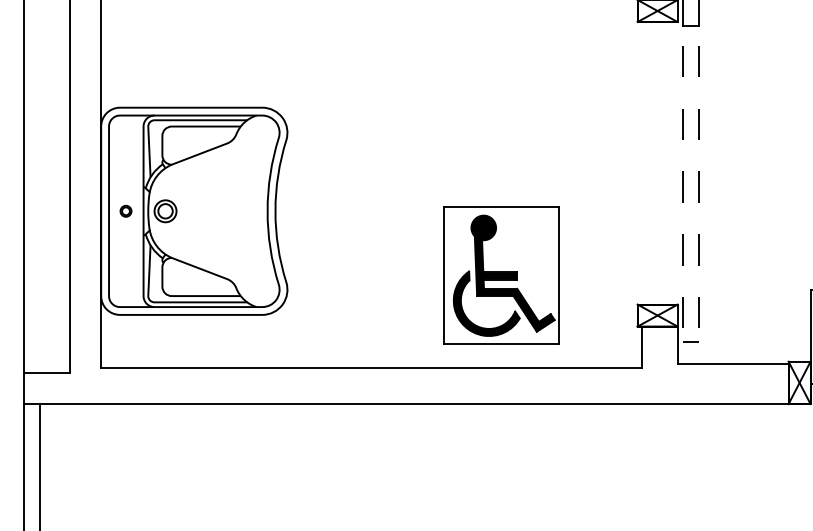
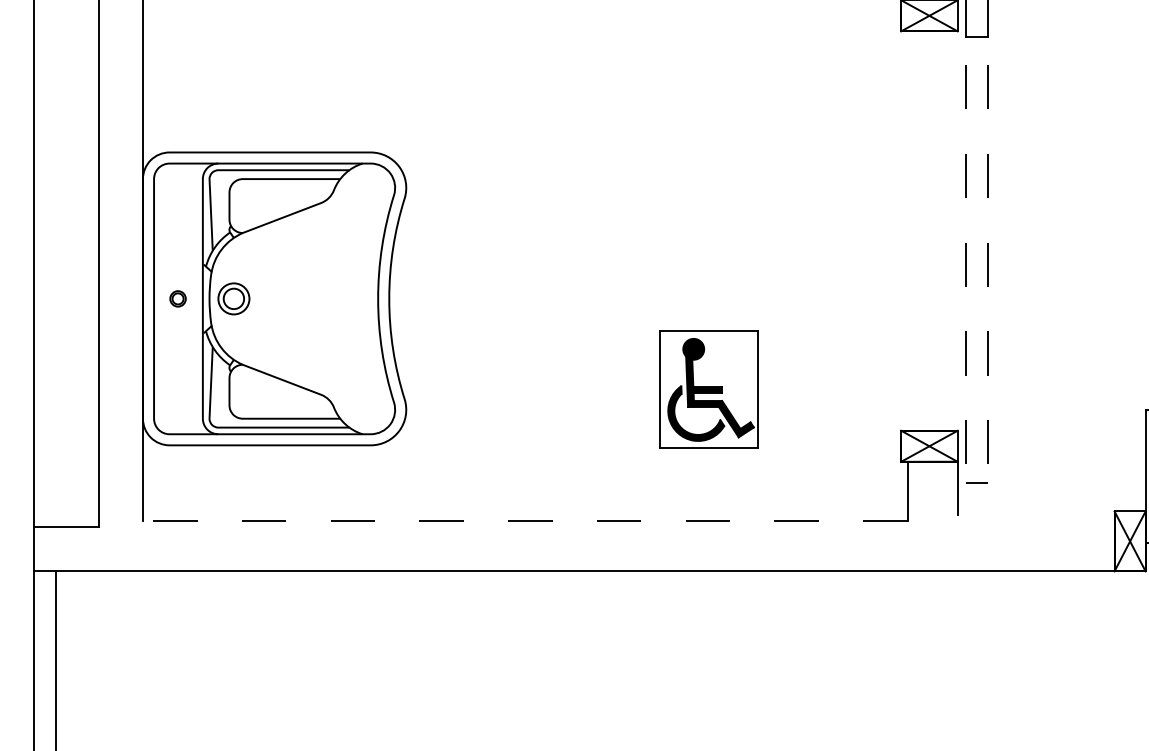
part: (501, 275) -> (708, 389), size x0.6
line: (732, 364) -> (1035, 515), removed
line: (371, 368) -> (525, 521), solid -> dashed

